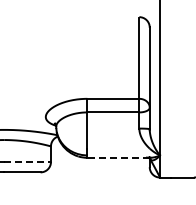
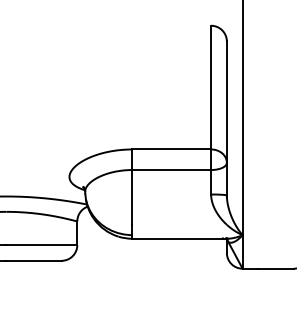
line: (118, 157) -> (179, 238), dashed -> solid
line: (28, 161) -> (43, 244), dashed -> solid

